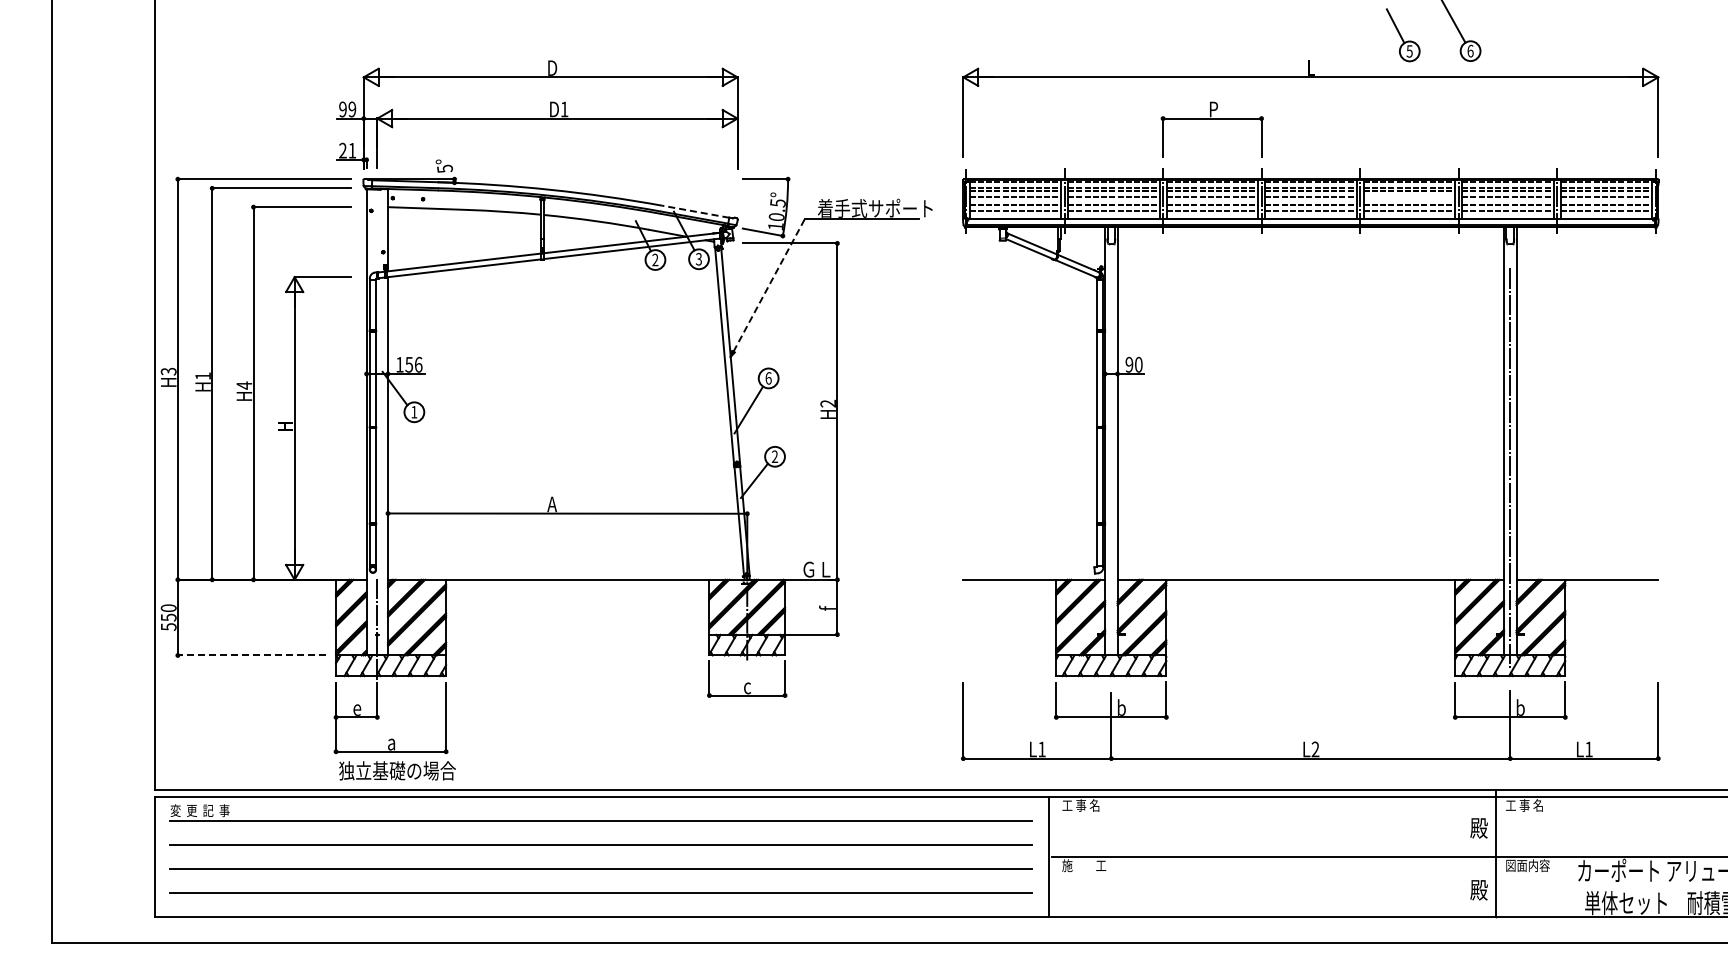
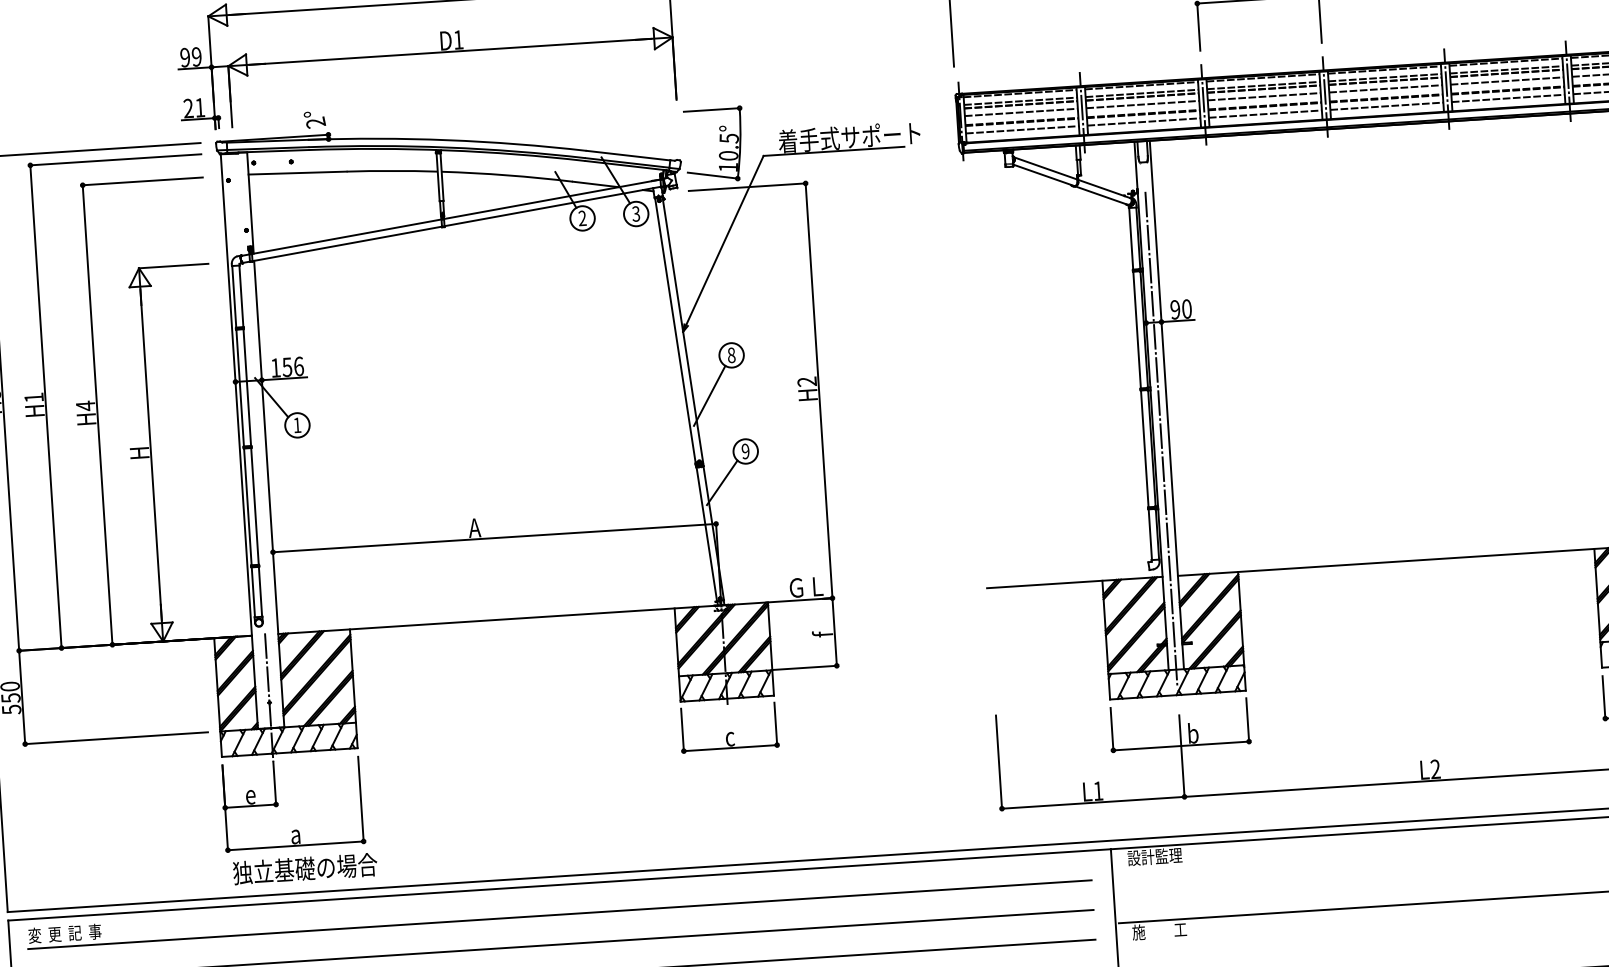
text: (445, 168) -> (316, 122), 5° -> 2°
line: (1409, 197) -> (1507, 81), added
line: (695, 211) -> (628, 155), dashed -> solid
line: (769, 284) -> (725, 239), dashed -> solid
text: (768, 378) -> (731, 355), 6 -> 8
text: (775, 457) -> (746, 452), 2 -> 9
line: (1111, 468) -> (1161, 439), added
line: (251, 655) -> (115, 738), dashed -> solid
text: (1084, 805) -> (1155, 856), 工 事 名 -> 設計監理

